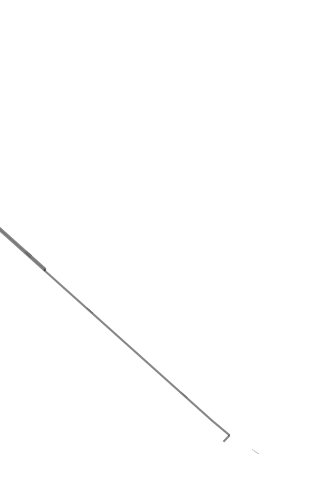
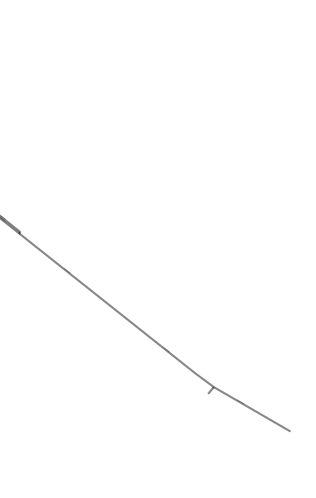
line: (266, 459) -> (252, 409), added

